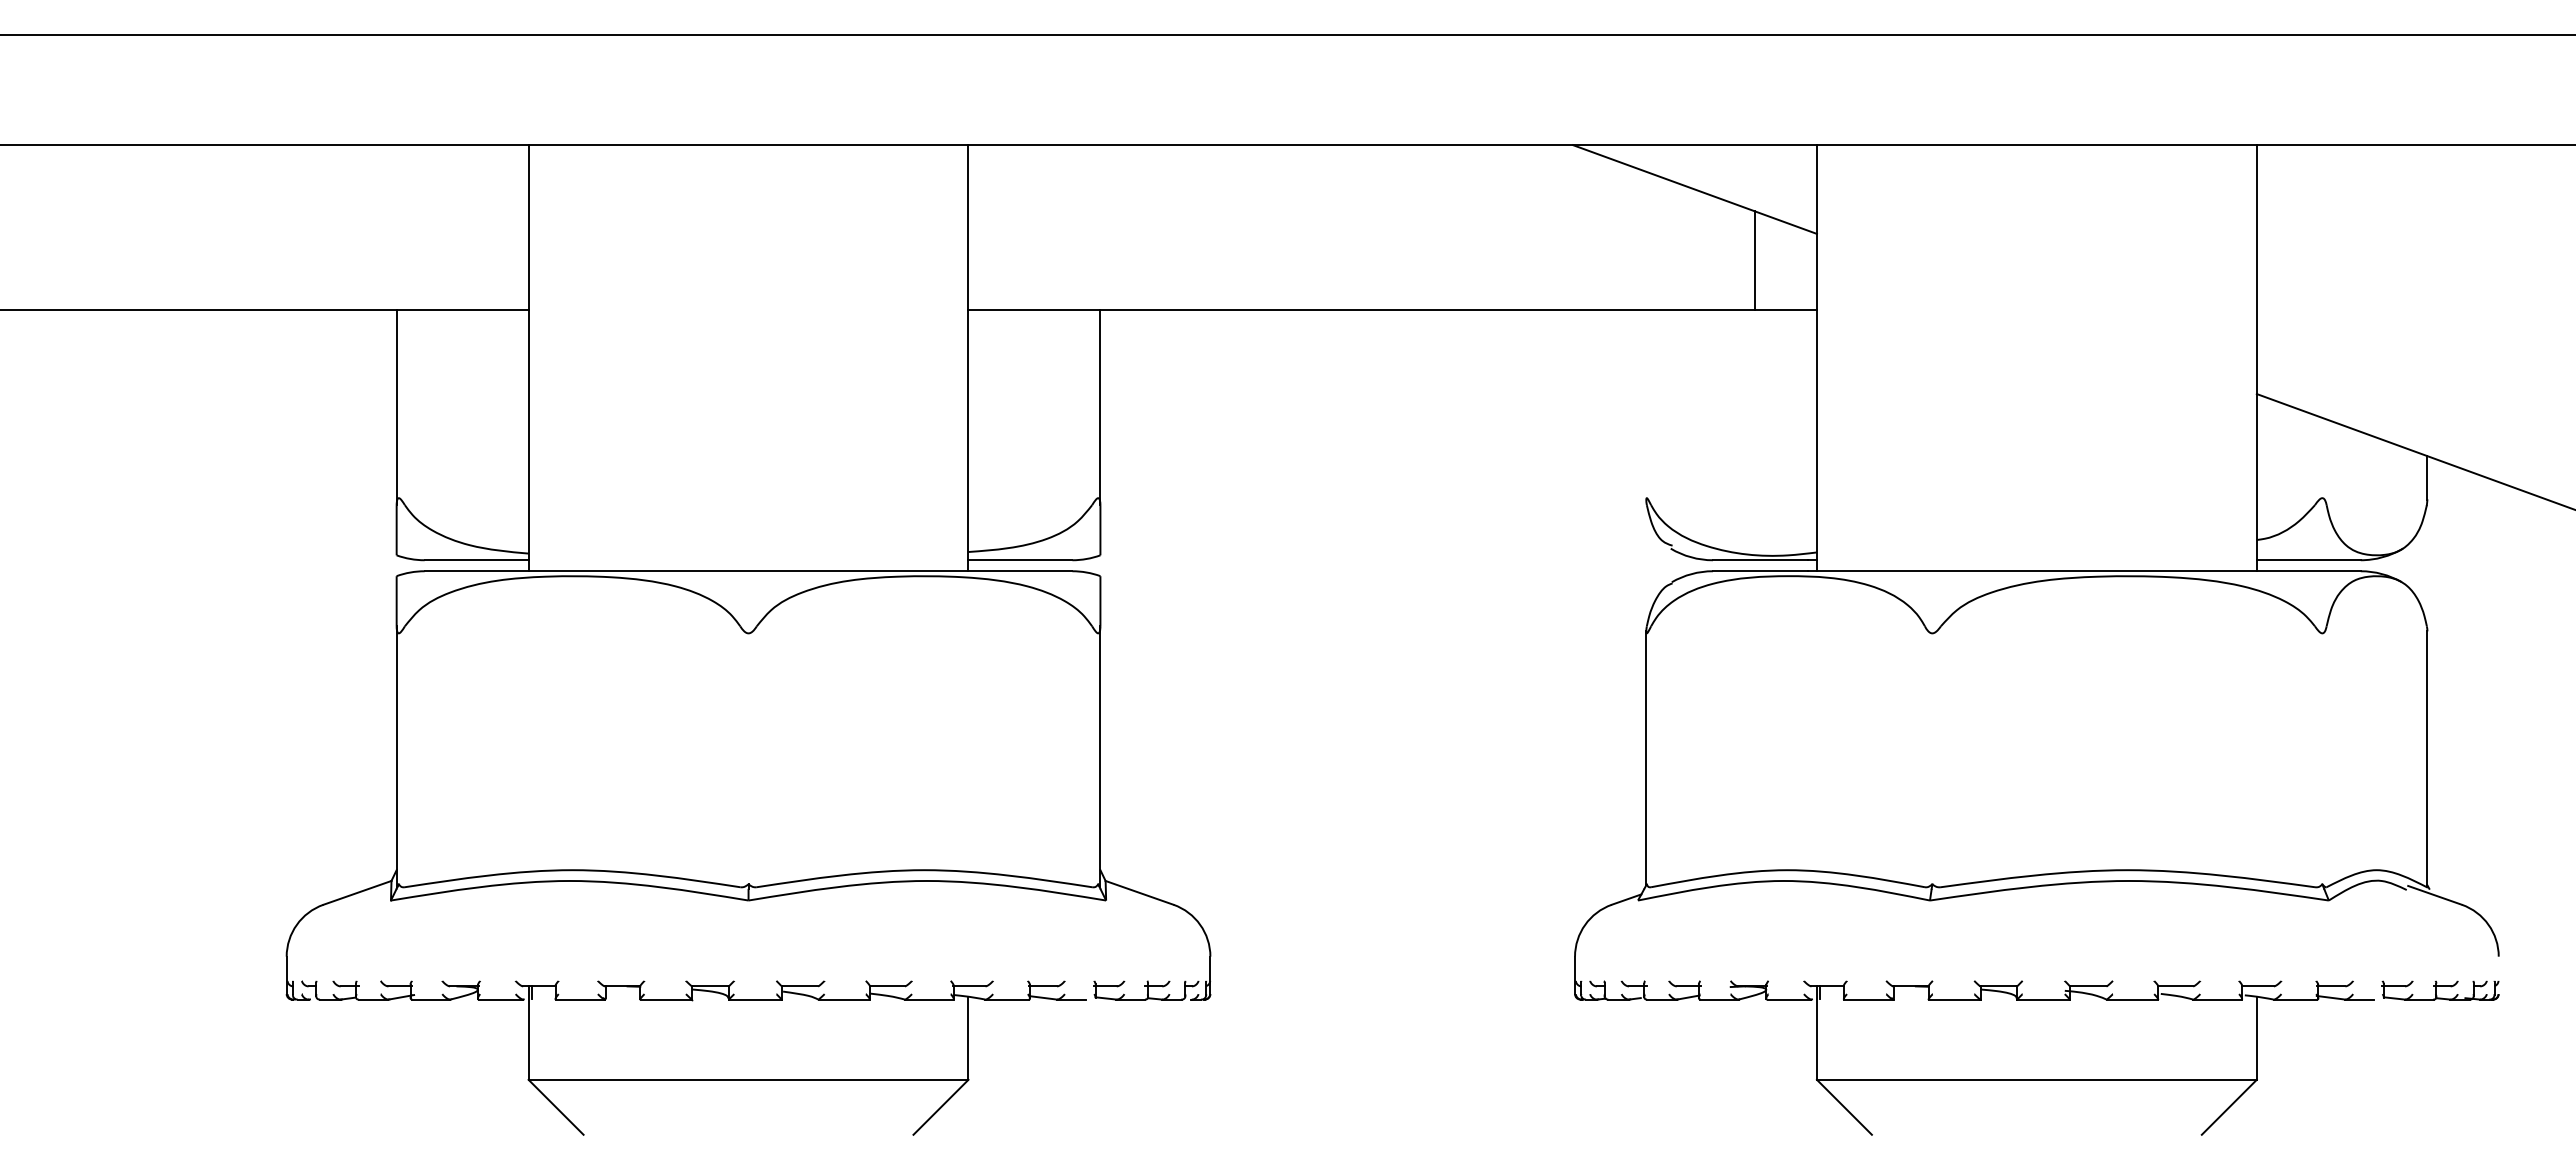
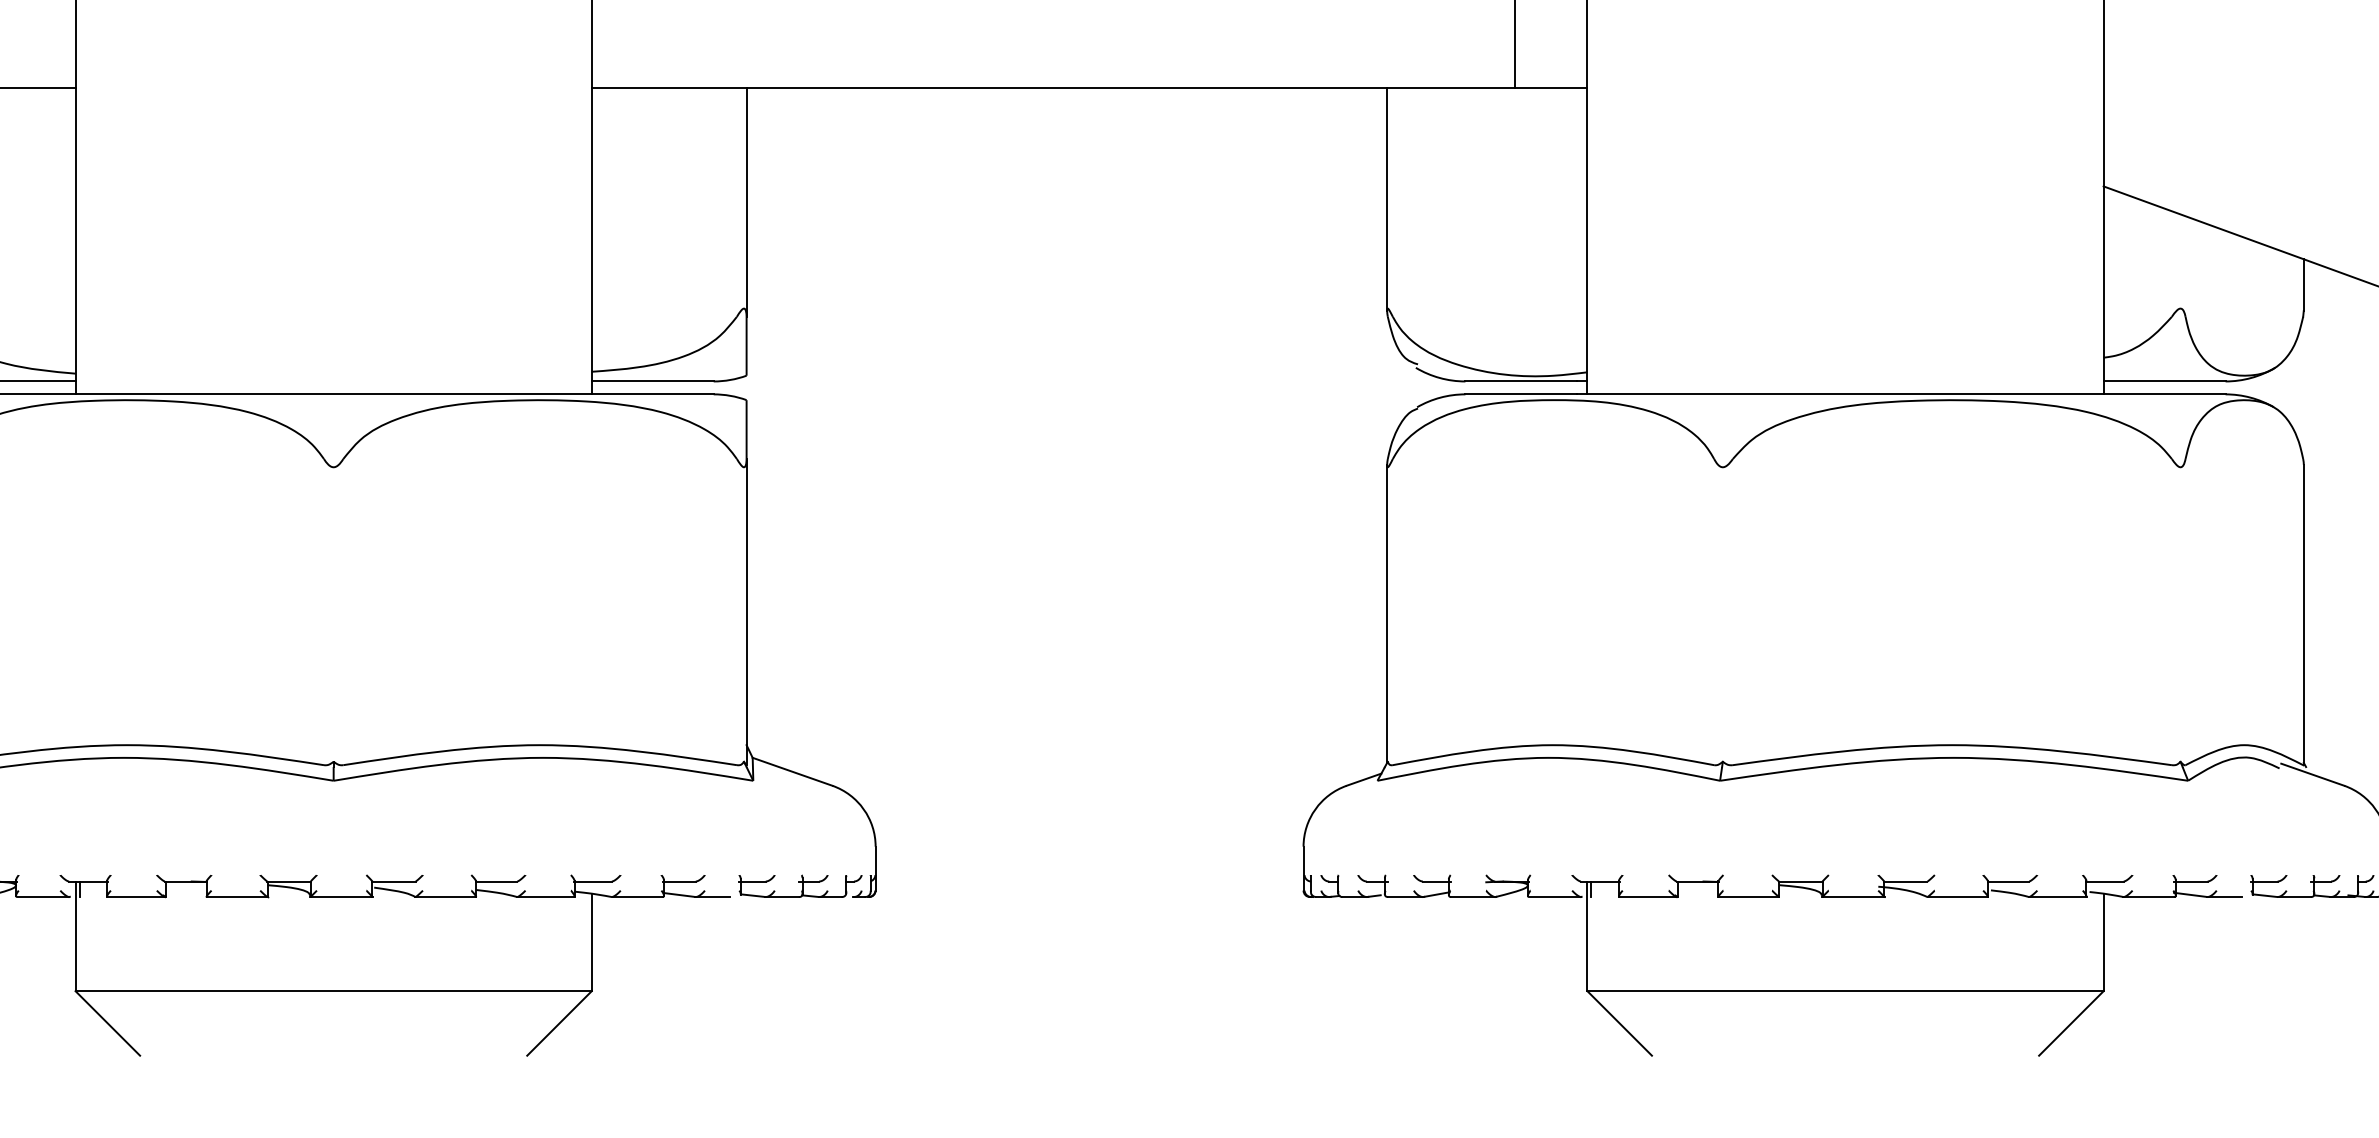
line: (1646, 405) -> (1387, 199), added

